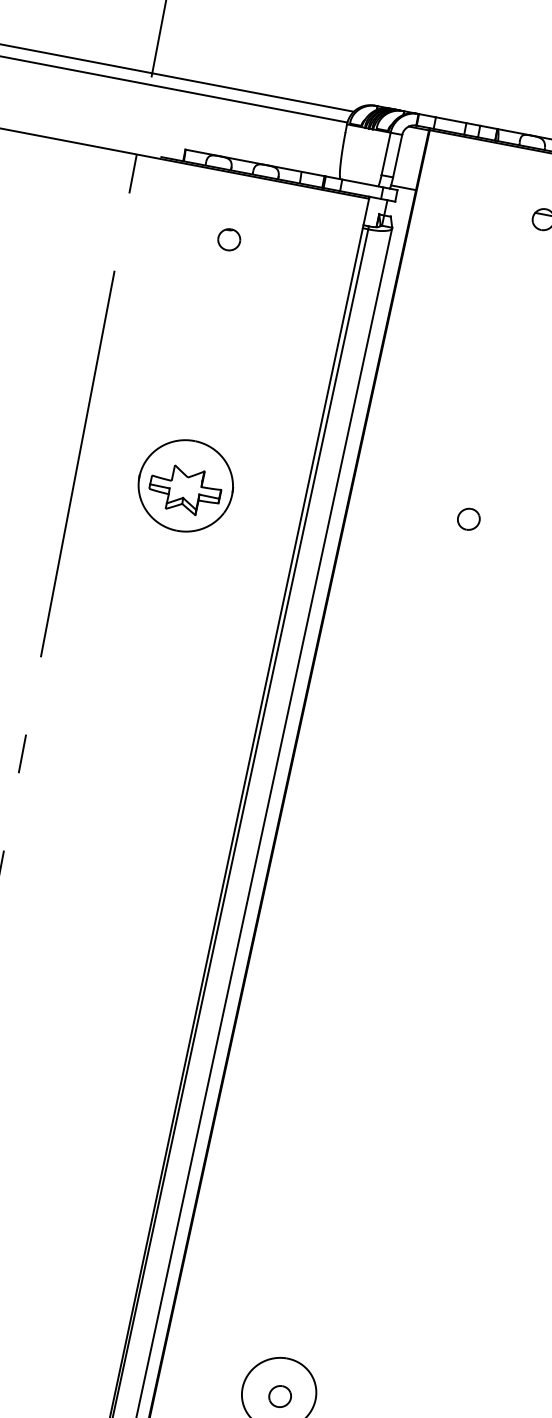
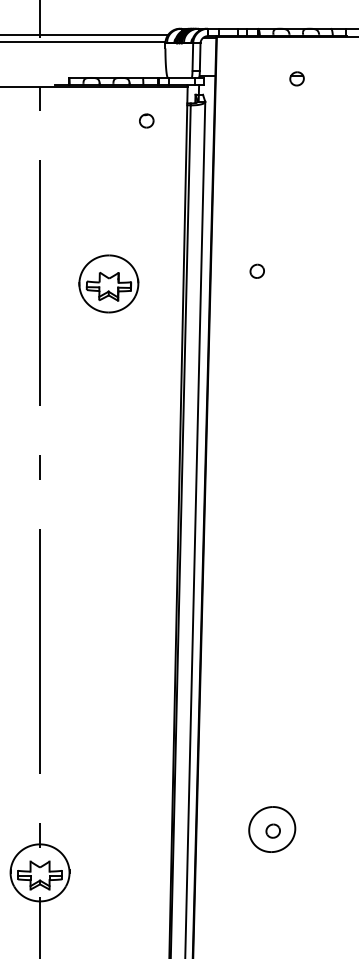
part: (229, 238) -> (146, 120), moved
part: (467, 517) -> (256, 270), moved

